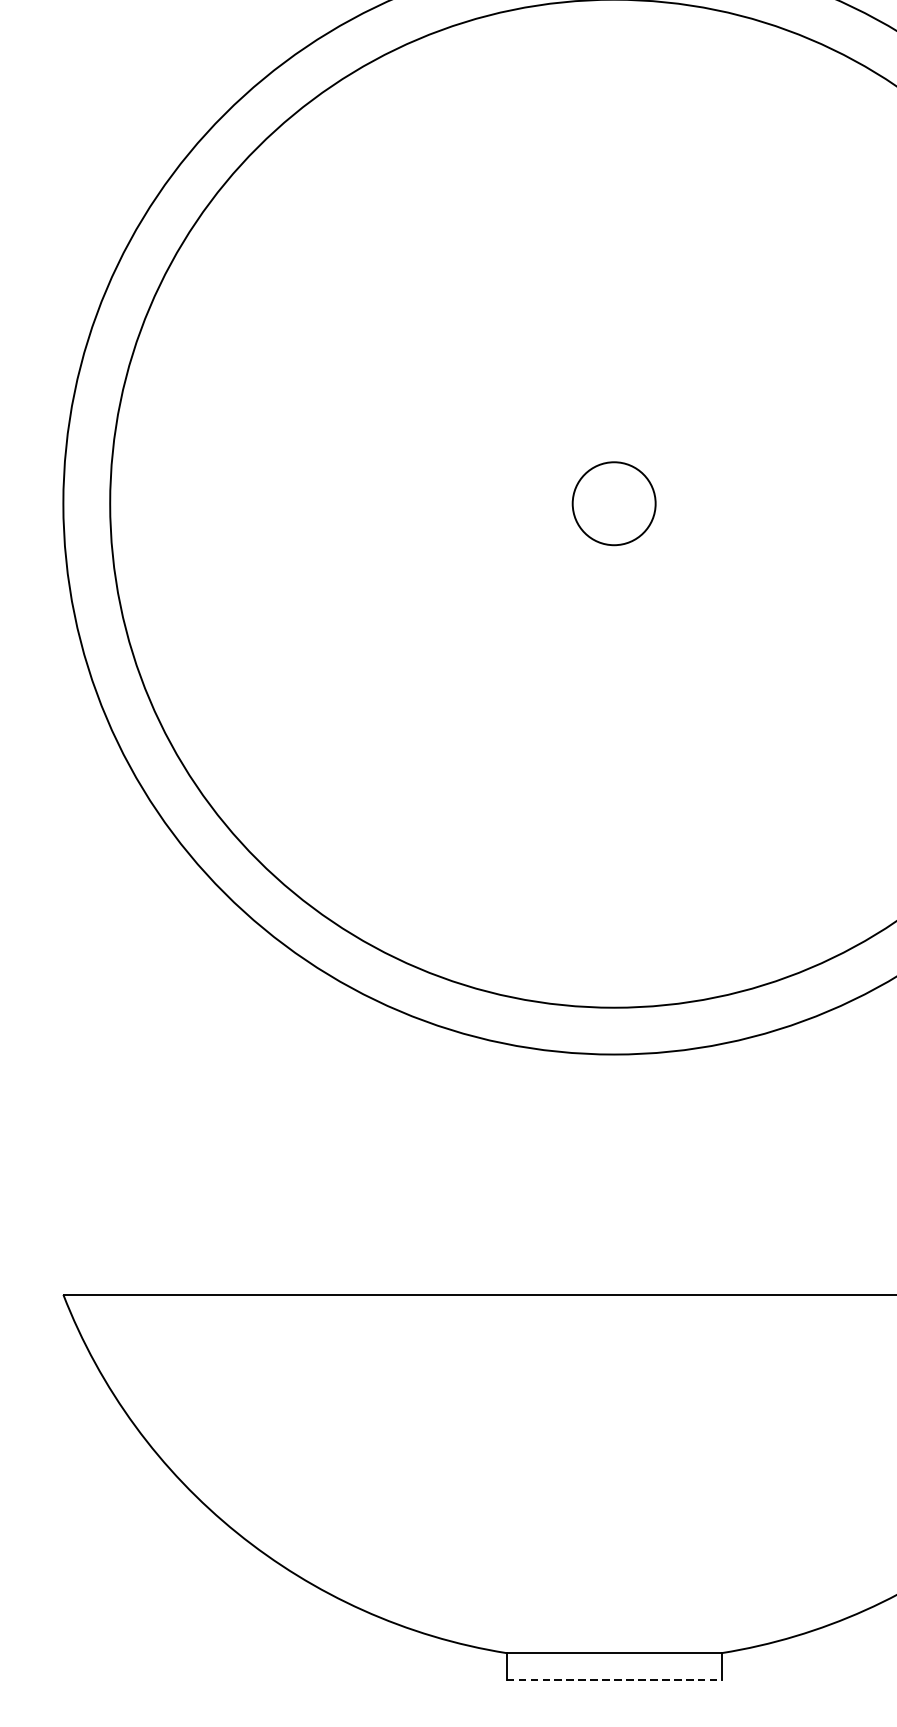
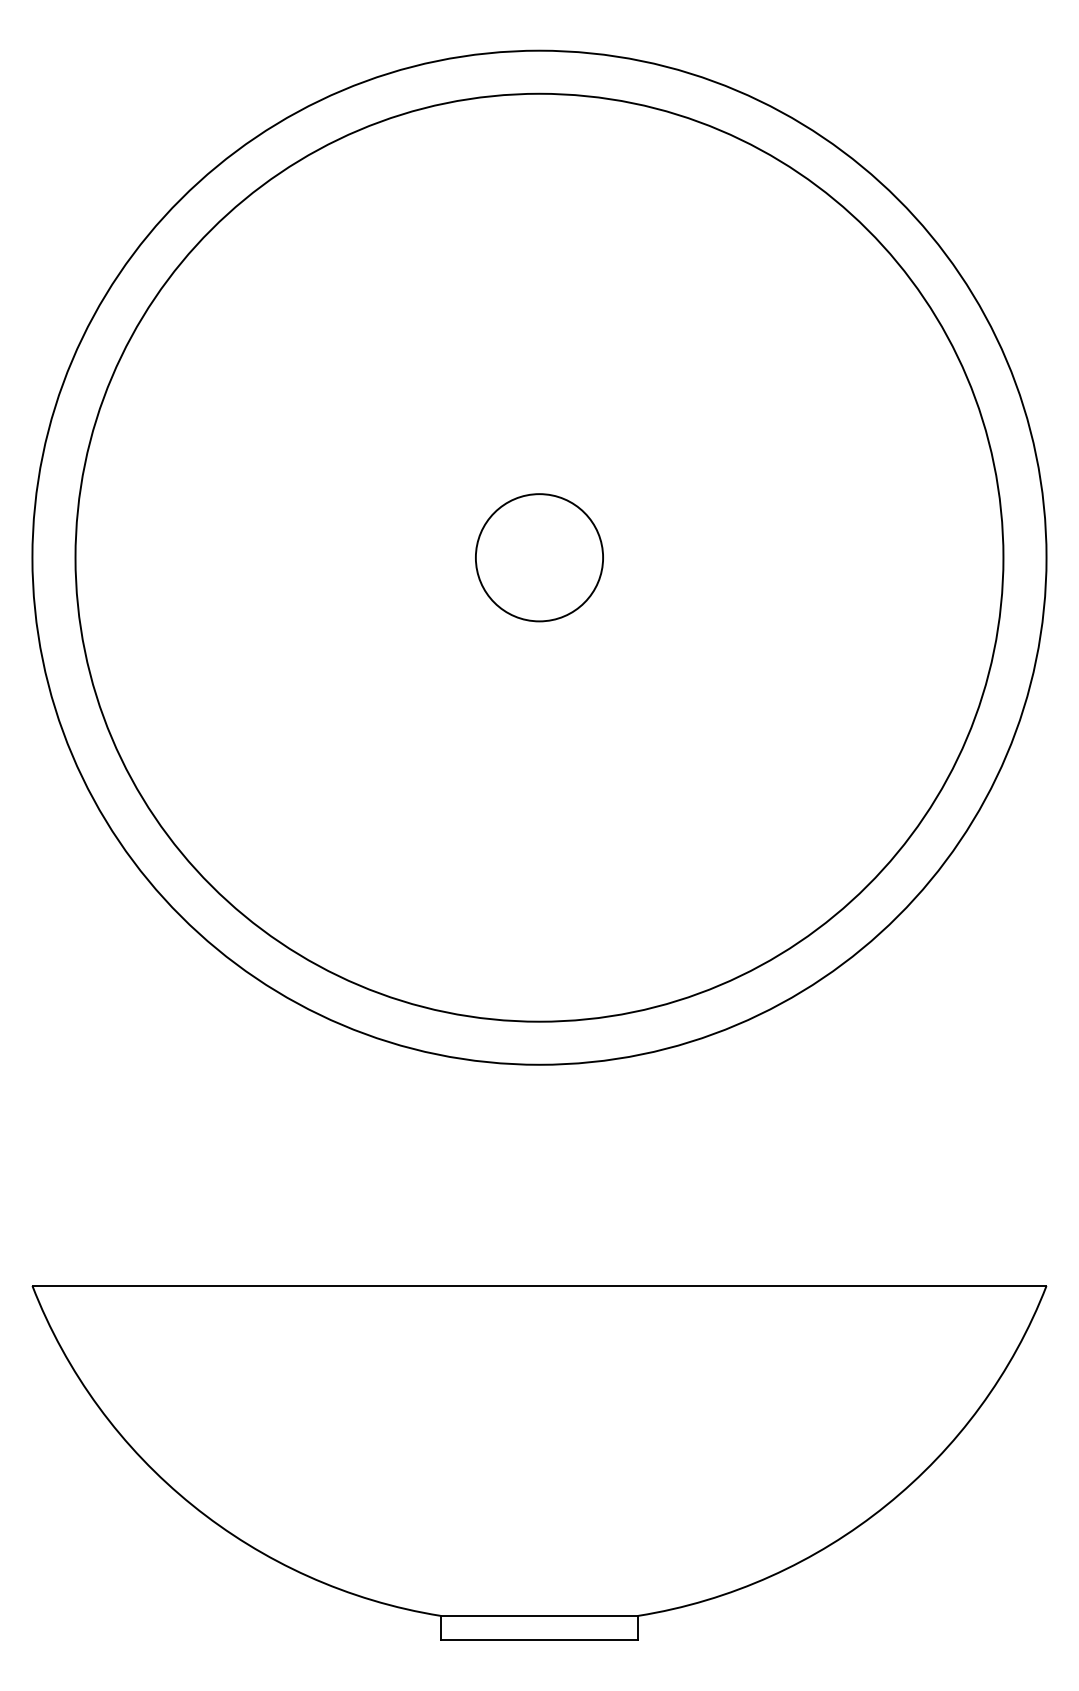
circle: (614, 503) -> (539, 557), size x1.67
line: (614, 1679) -> (539, 1640), dashed -> solid

